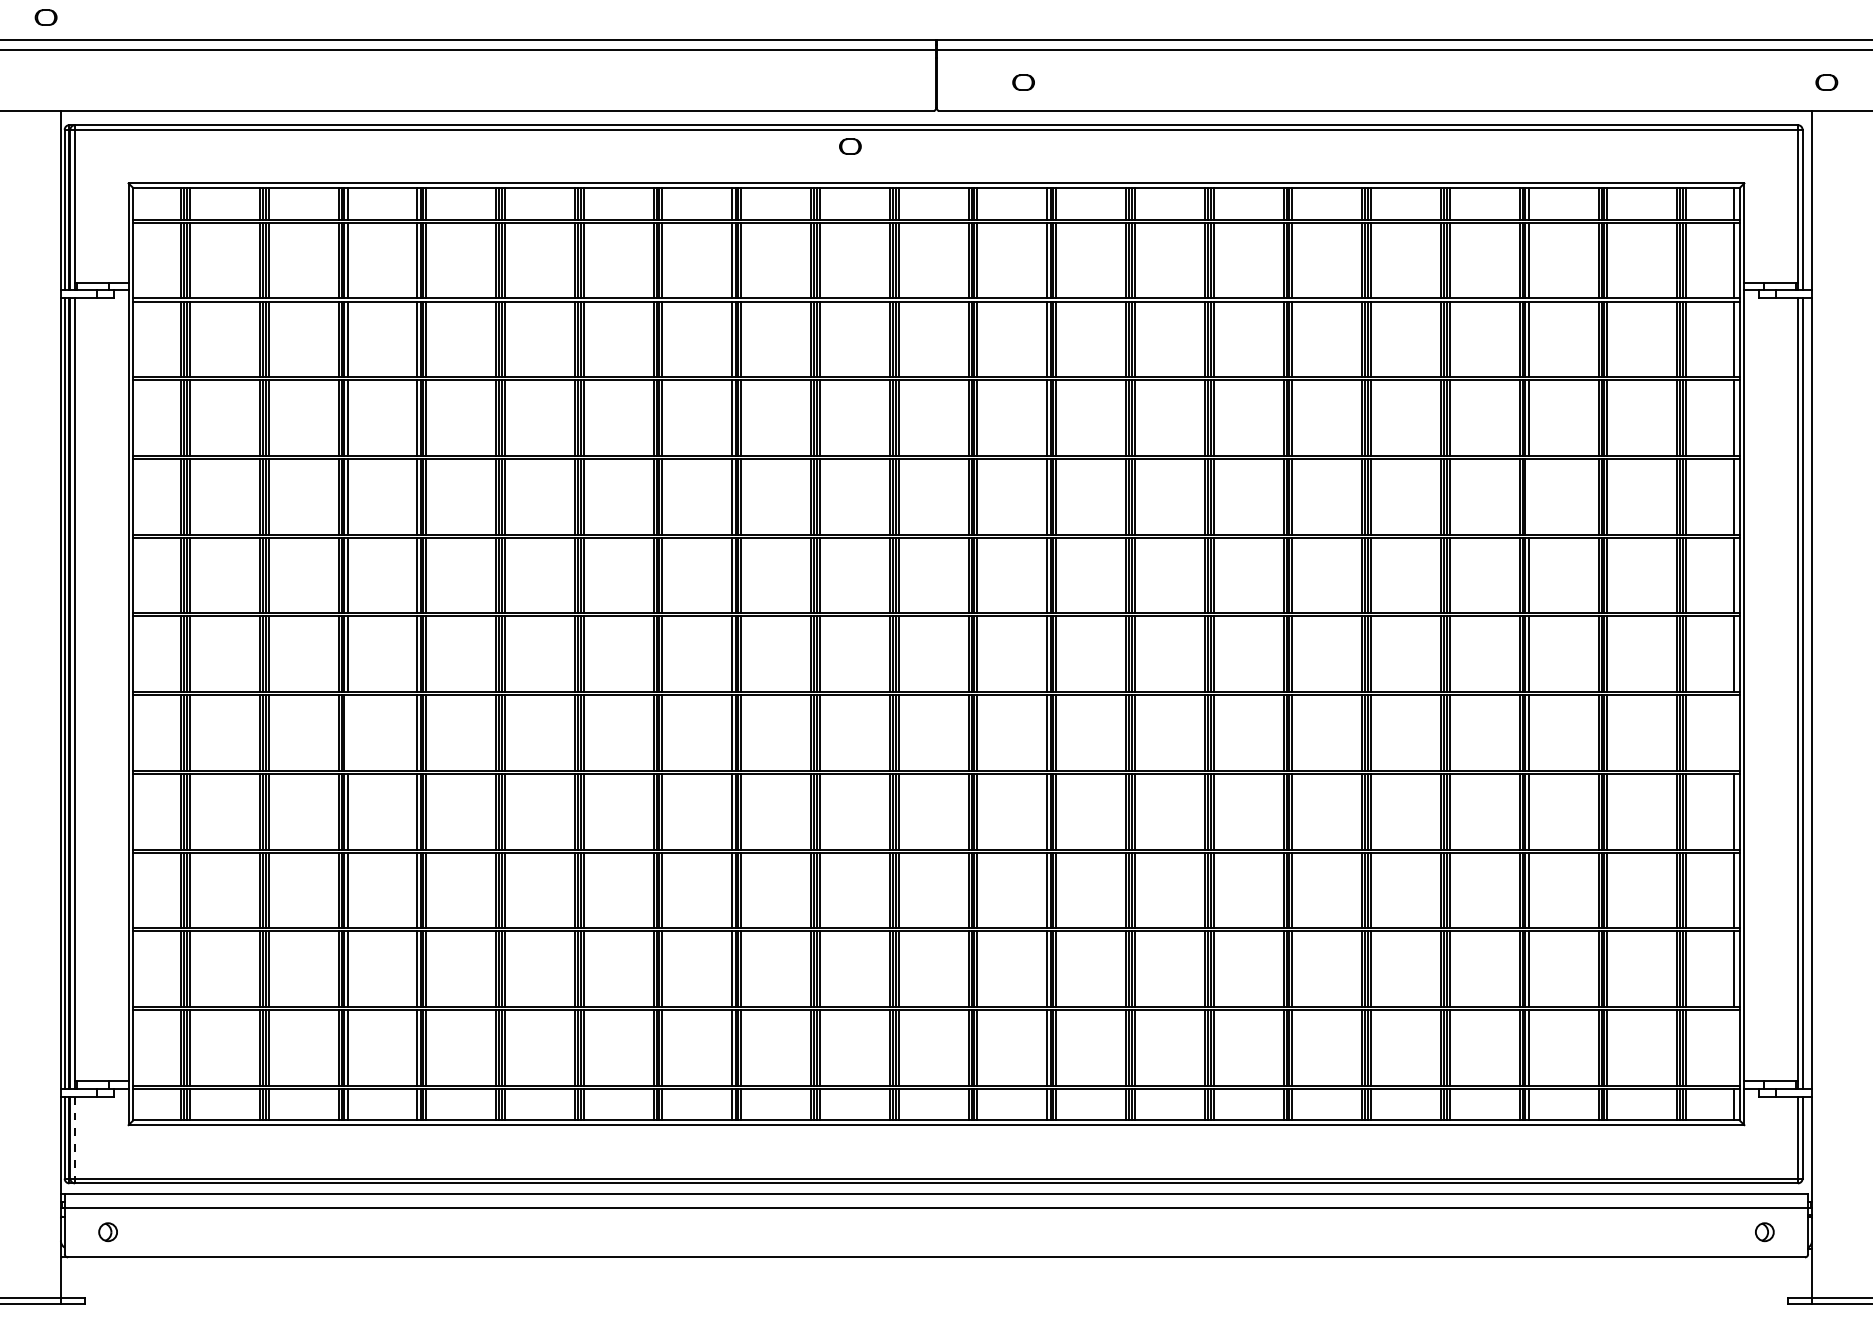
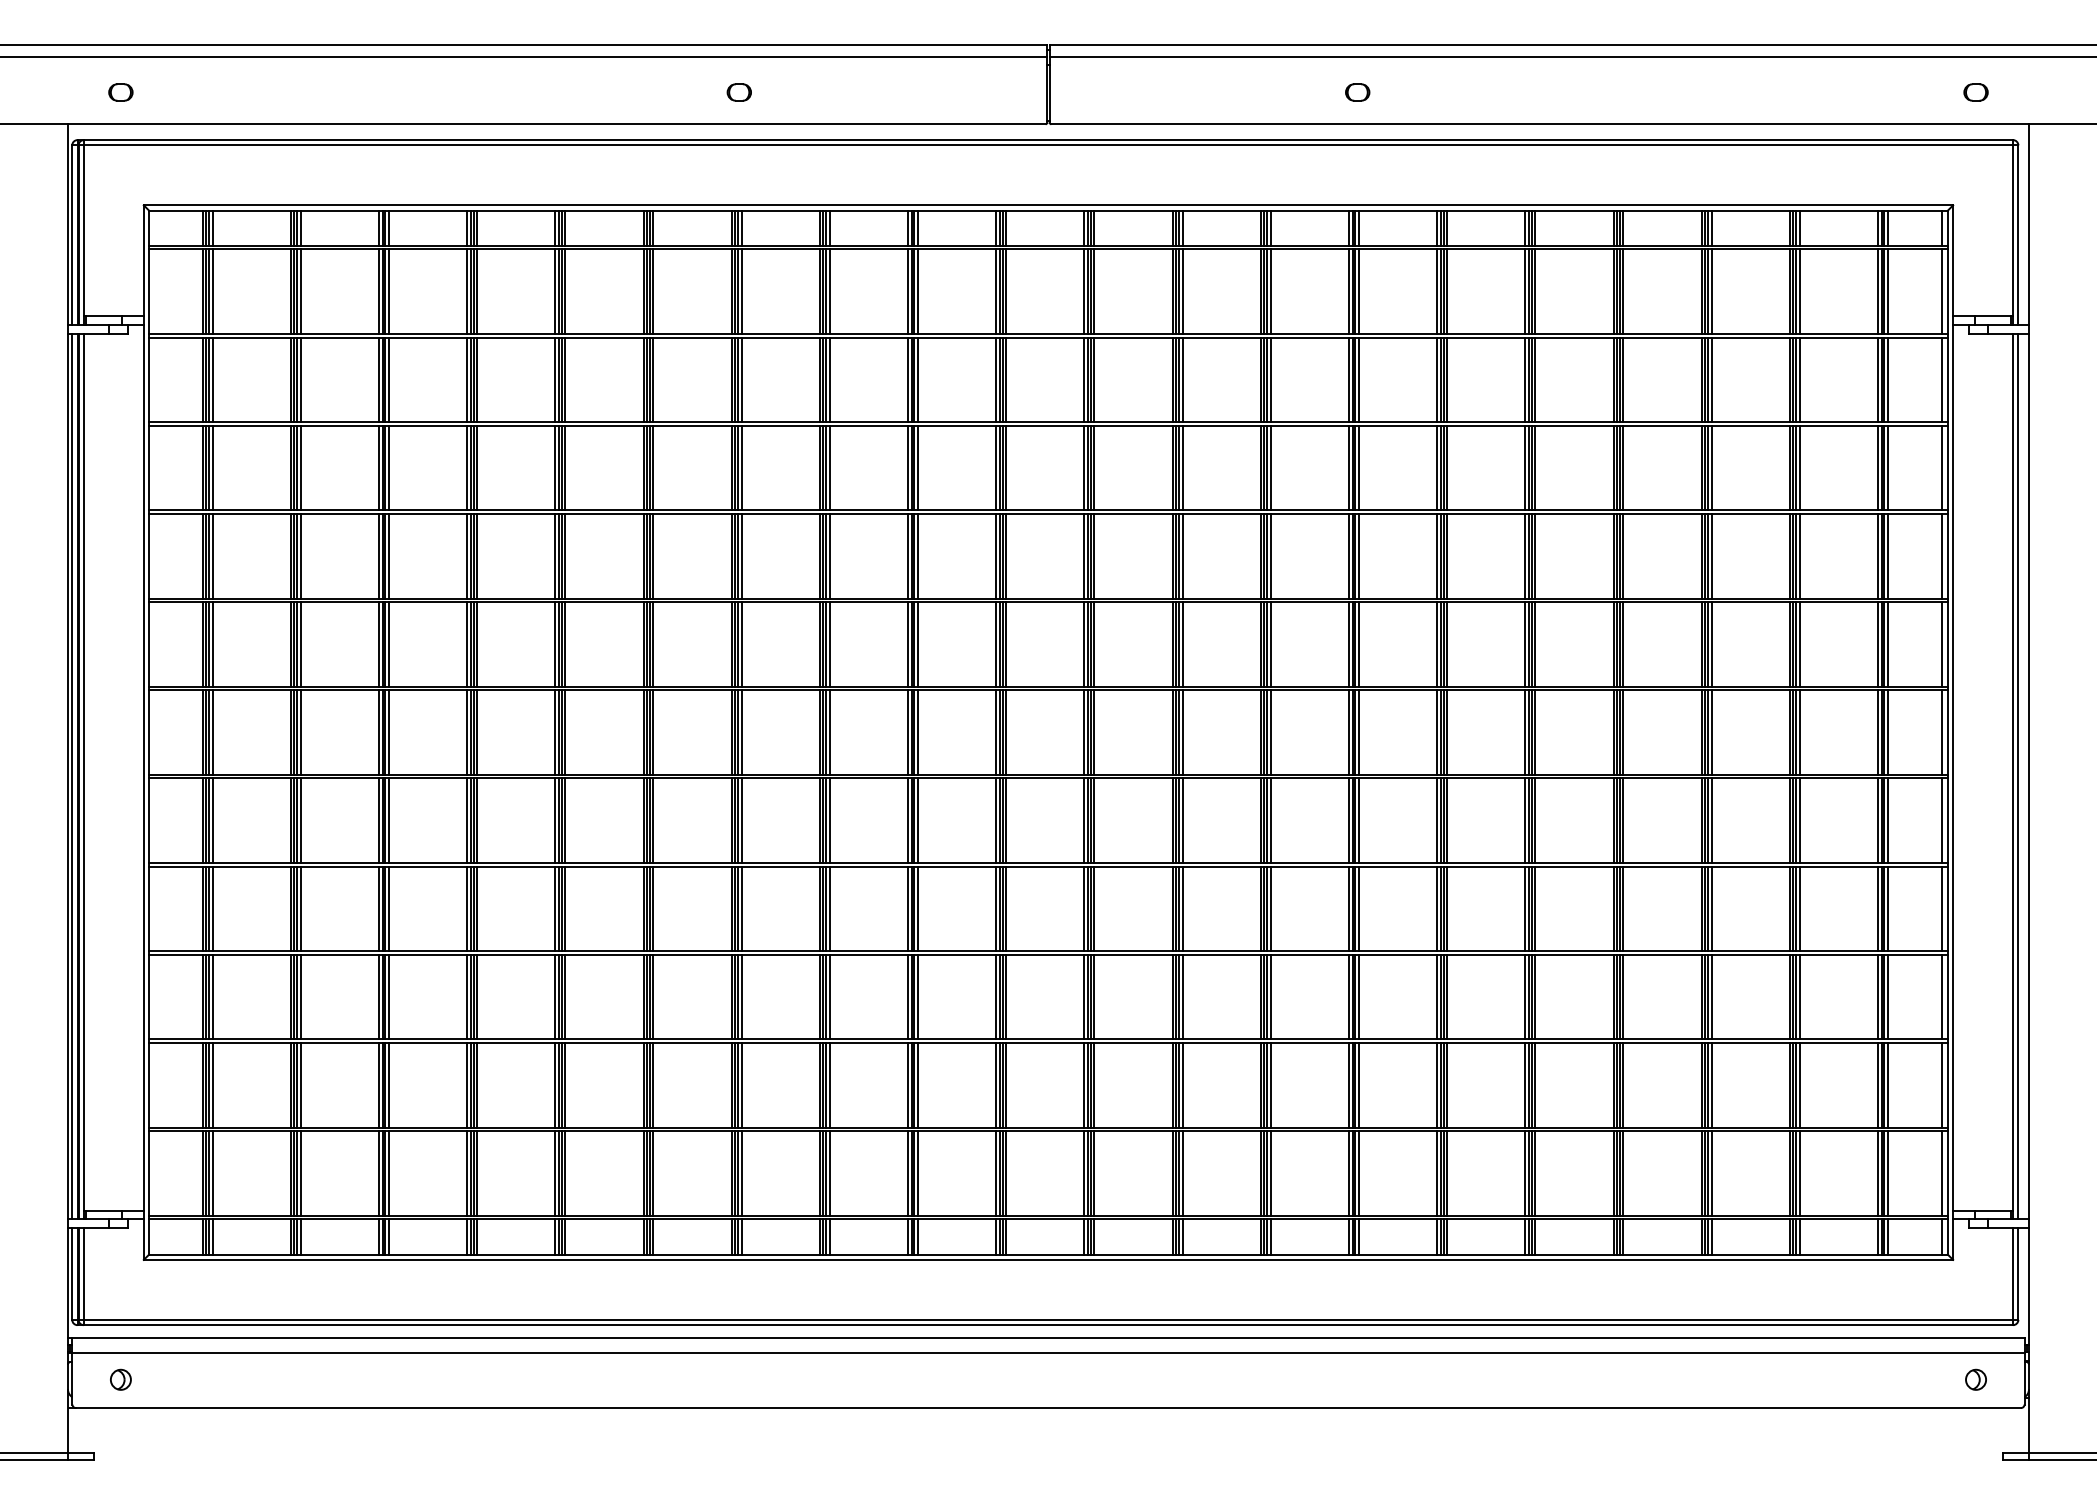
part: (45, 17) -> (120, 92), moved
part: (1023, 82) -> (1357, 92), moved
part: (1826, 82) -> (1975, 92), moved
part: (850, 146) -> (739, 92), moved
line: (1528, 496) -> (1711, 555), added
line: (347, 732) -> (388, 820), added
line: (1733, 732) -> (1940, 820), added
line: (1733, 1047) -> (1940, 1172), added
line: (75, 1137) -> (84, 1273), dashed -> solid

